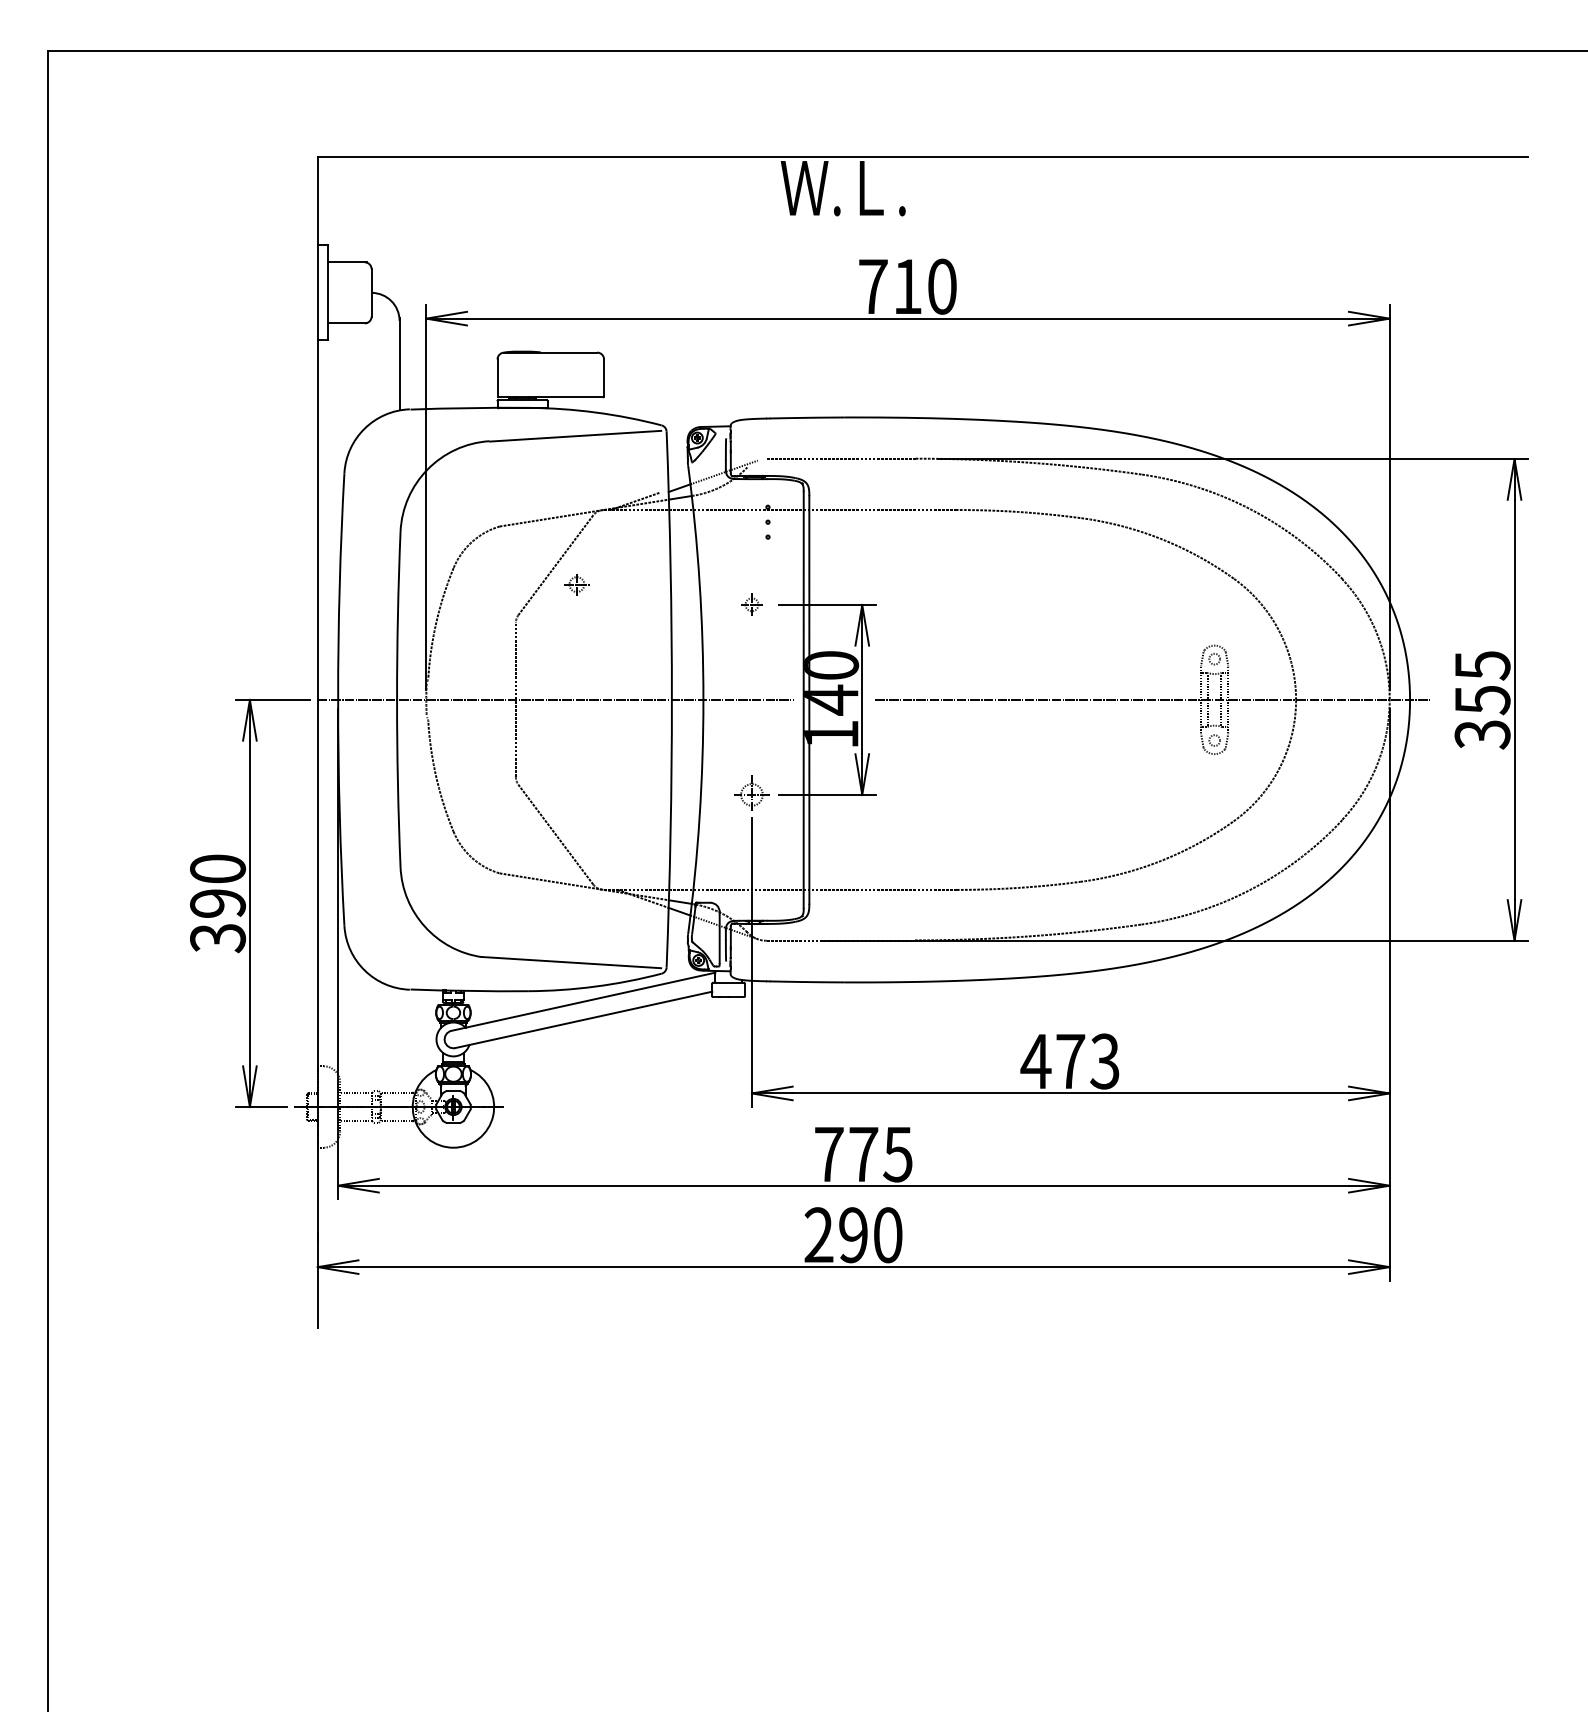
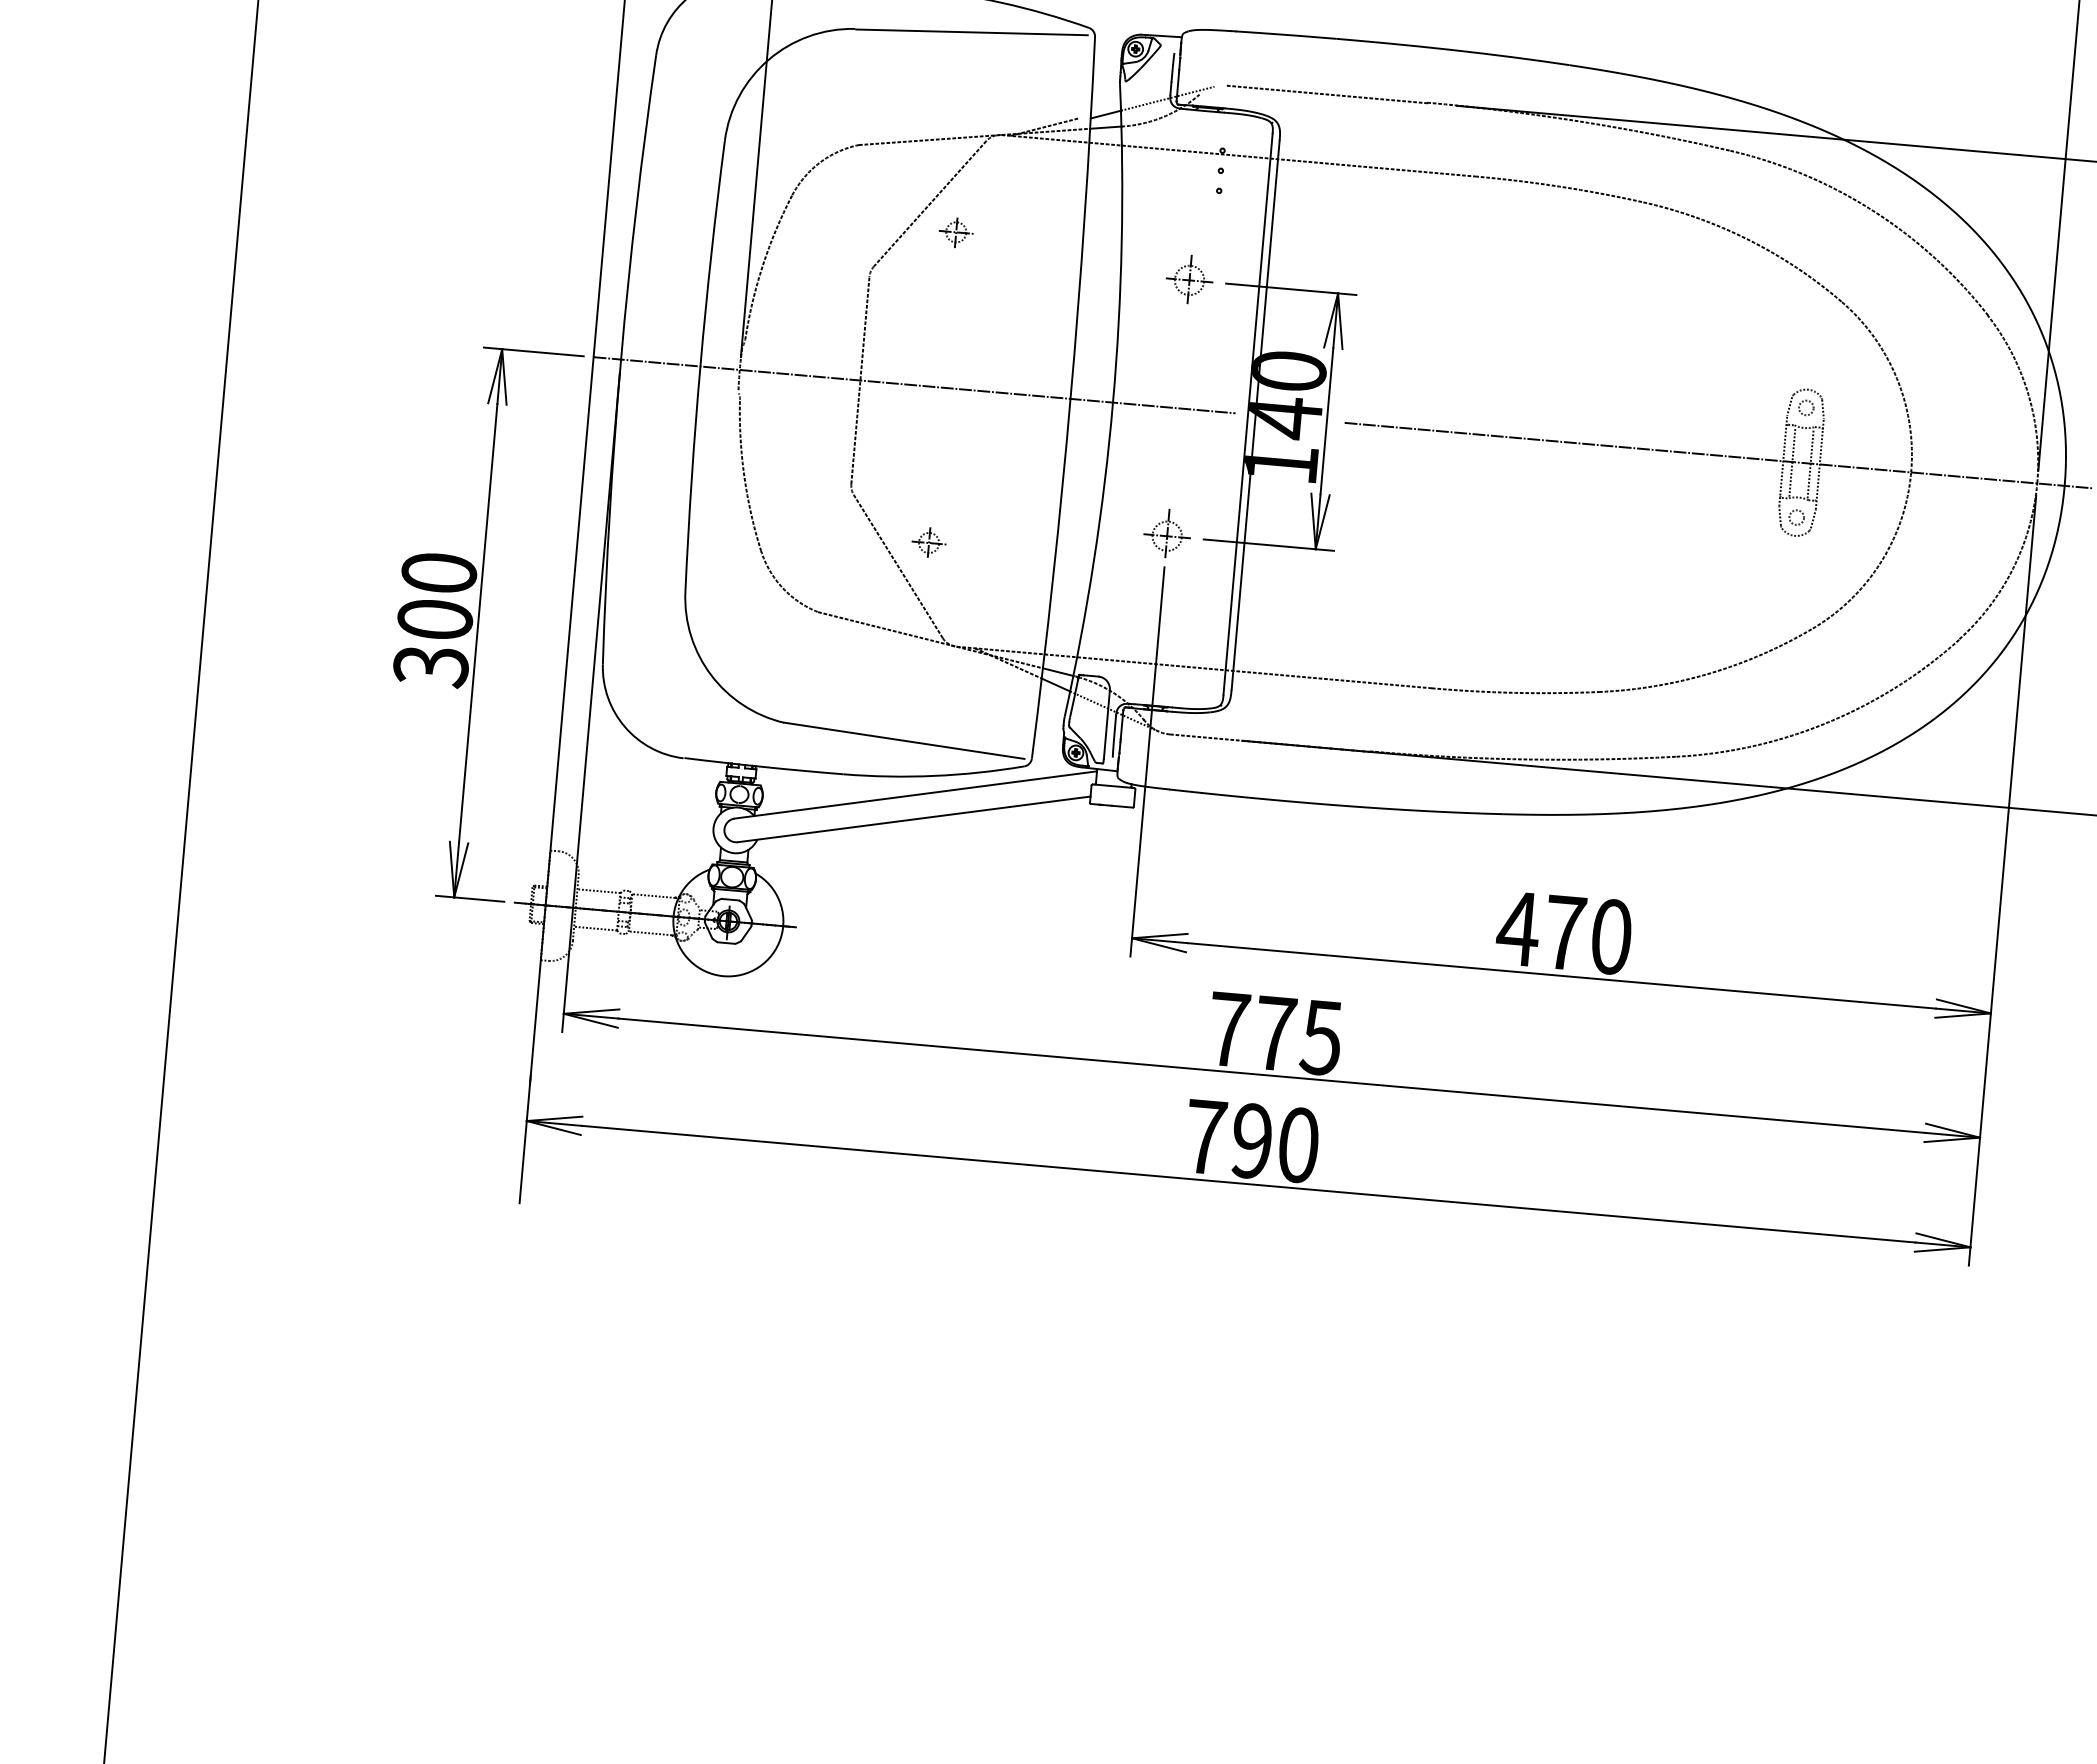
part: (751, 604) -> (1188, 279), size x1.67
part: (576, 814) -> (928, 541), added
text: (218, 903) -> (435, 619), 390 -> 300
text: (1104, 1061) -> (1610, 936), 473 -> 470
text: (818, 1234) -> (1204, 1136), 290 -> 790

